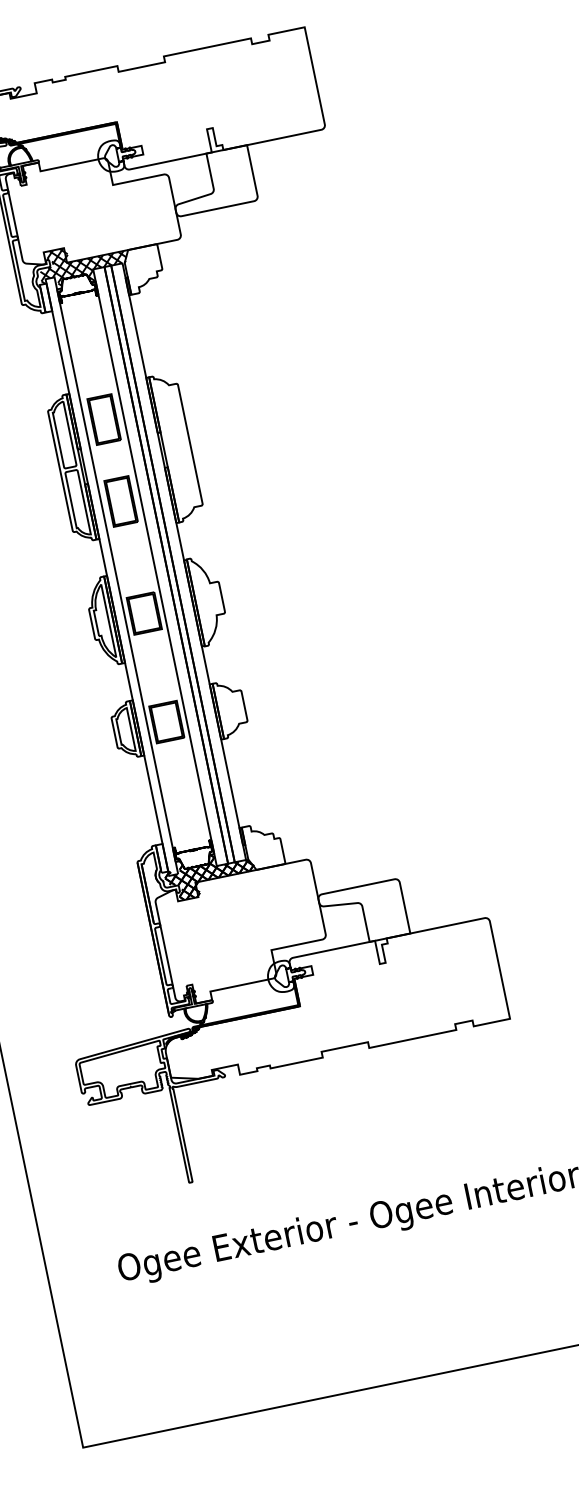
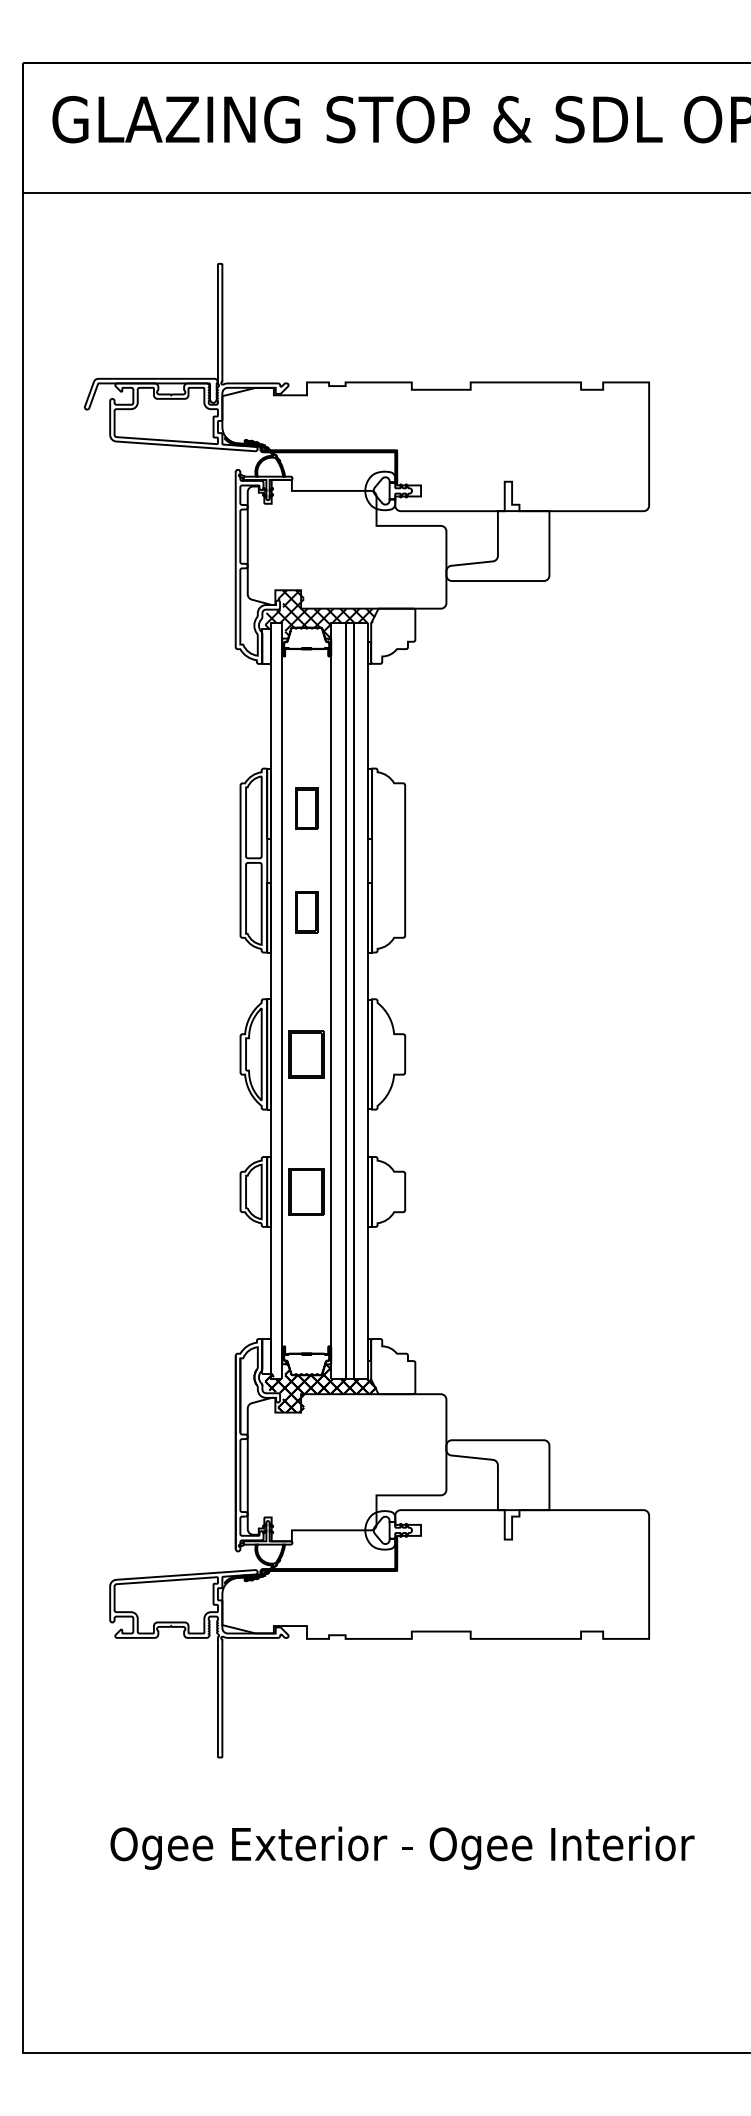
part: (103, 419) -> (306, 808), size x0.7
part: (120, 500) -> (306, 911), size x0.7

